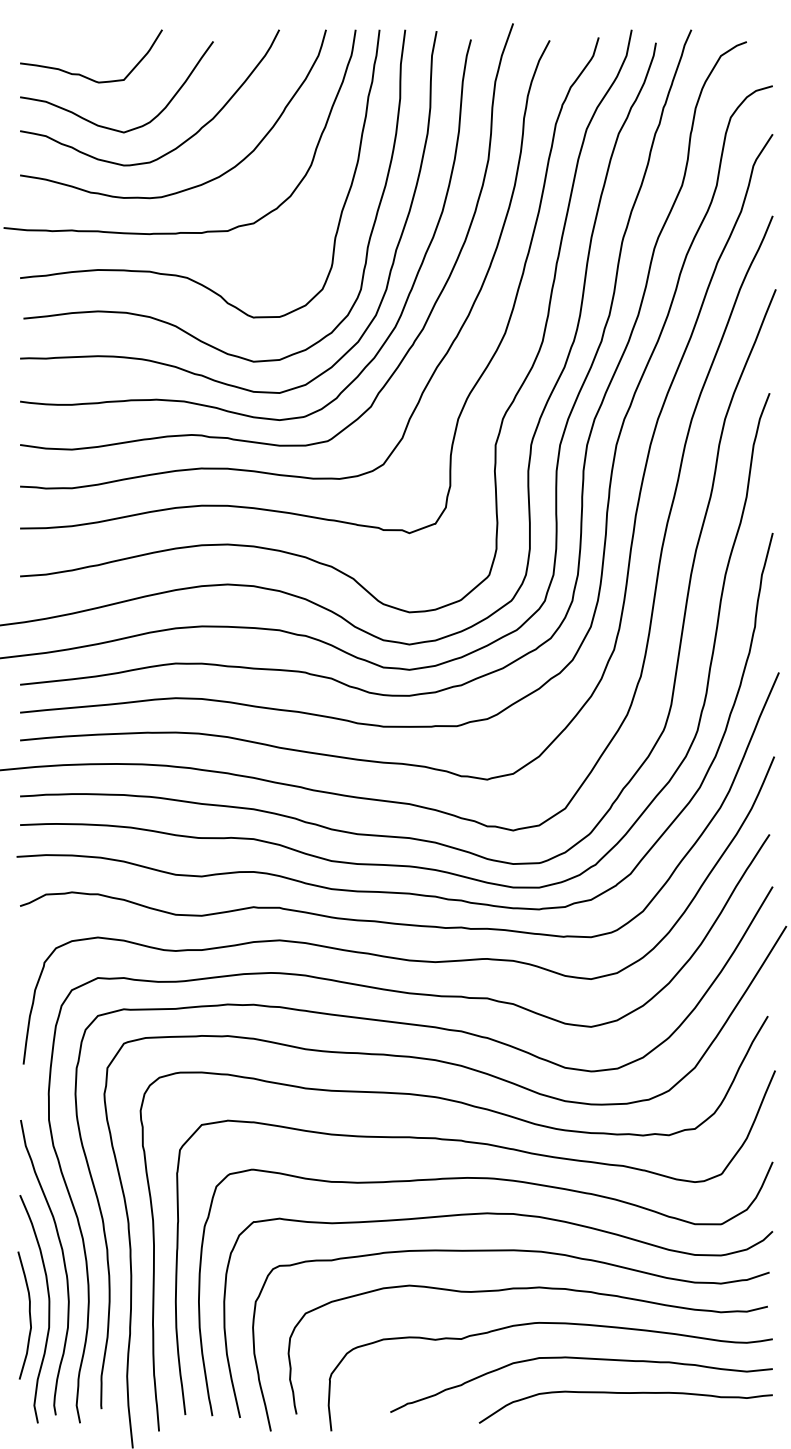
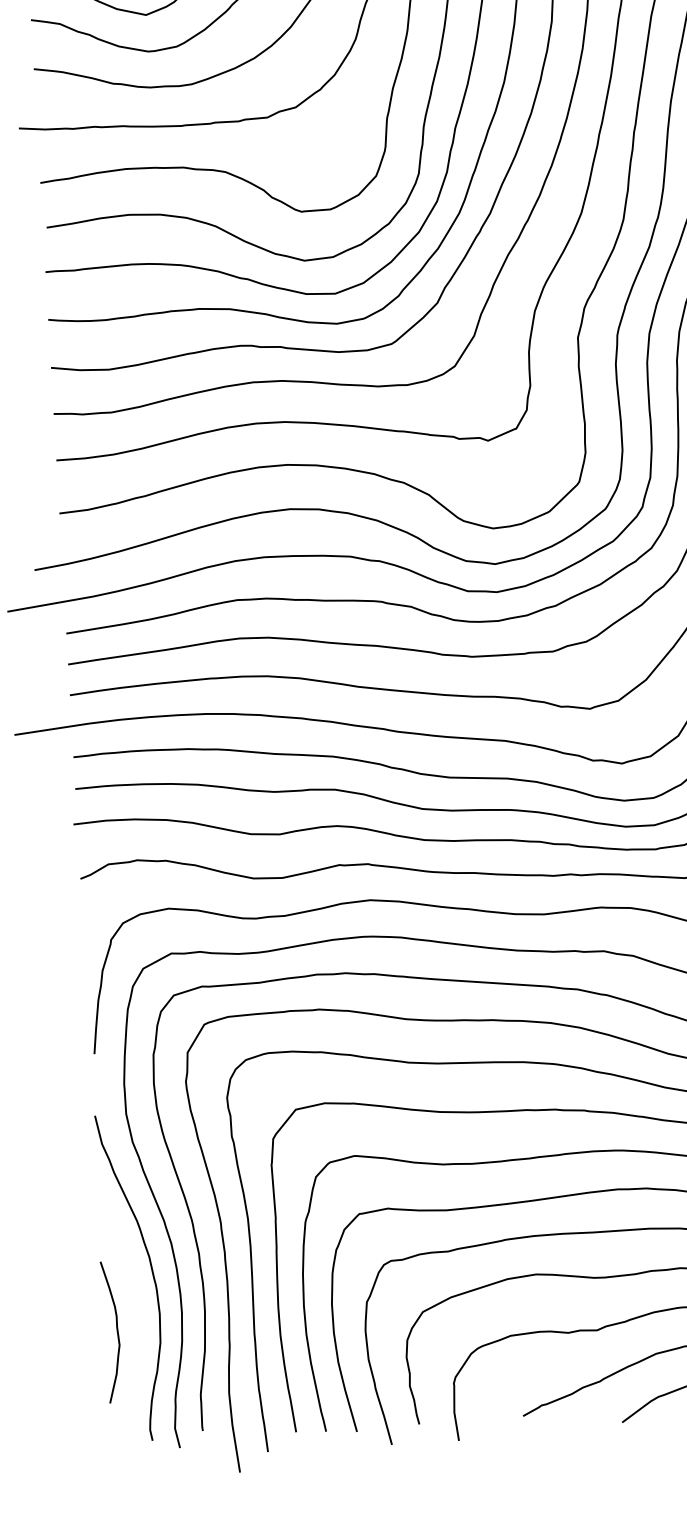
curve: (48, 1309) -> (137, 1323), removed

